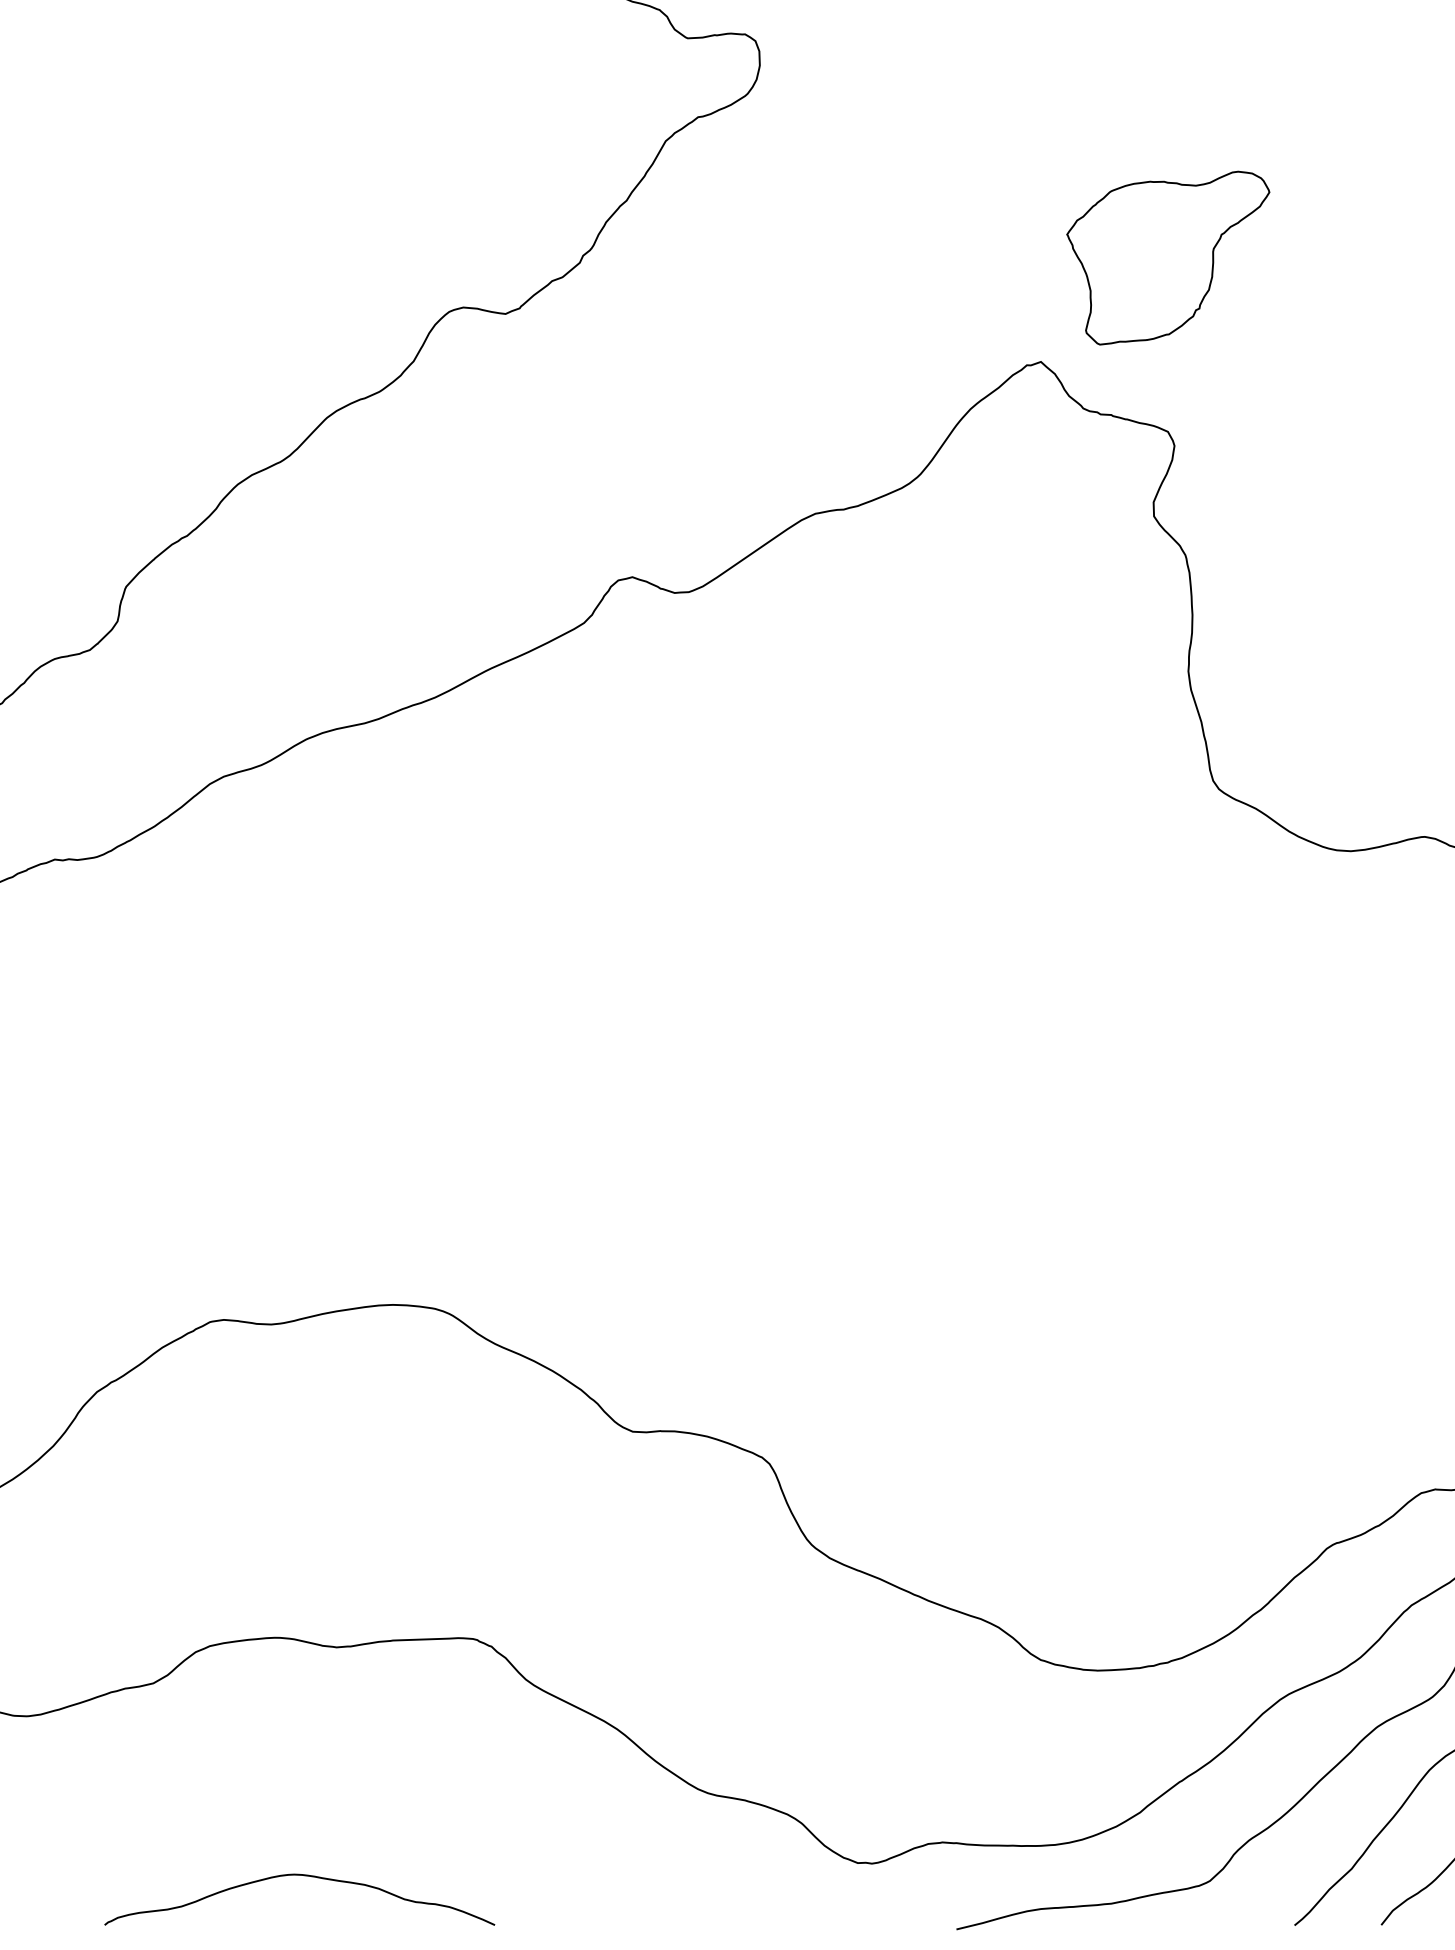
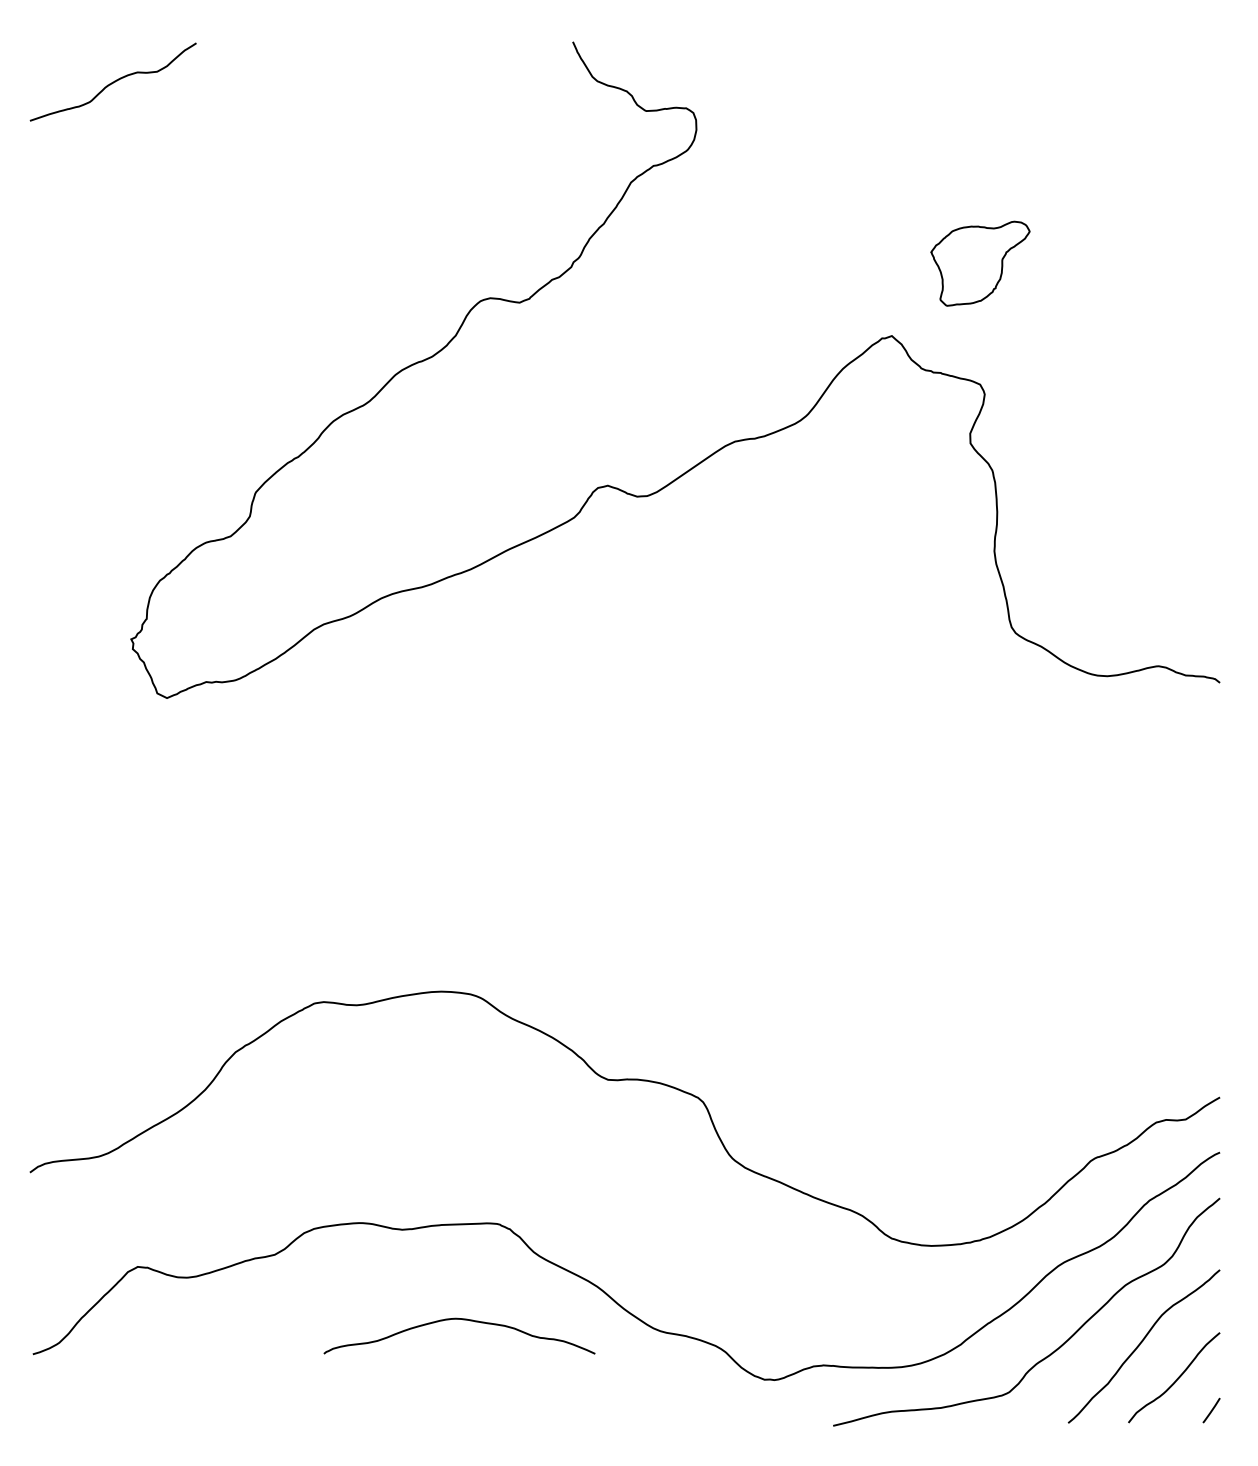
part: (1168, 257) -> (980, 263), size x0.7
curve: (305, 1877) -> (463, 1320), moved

